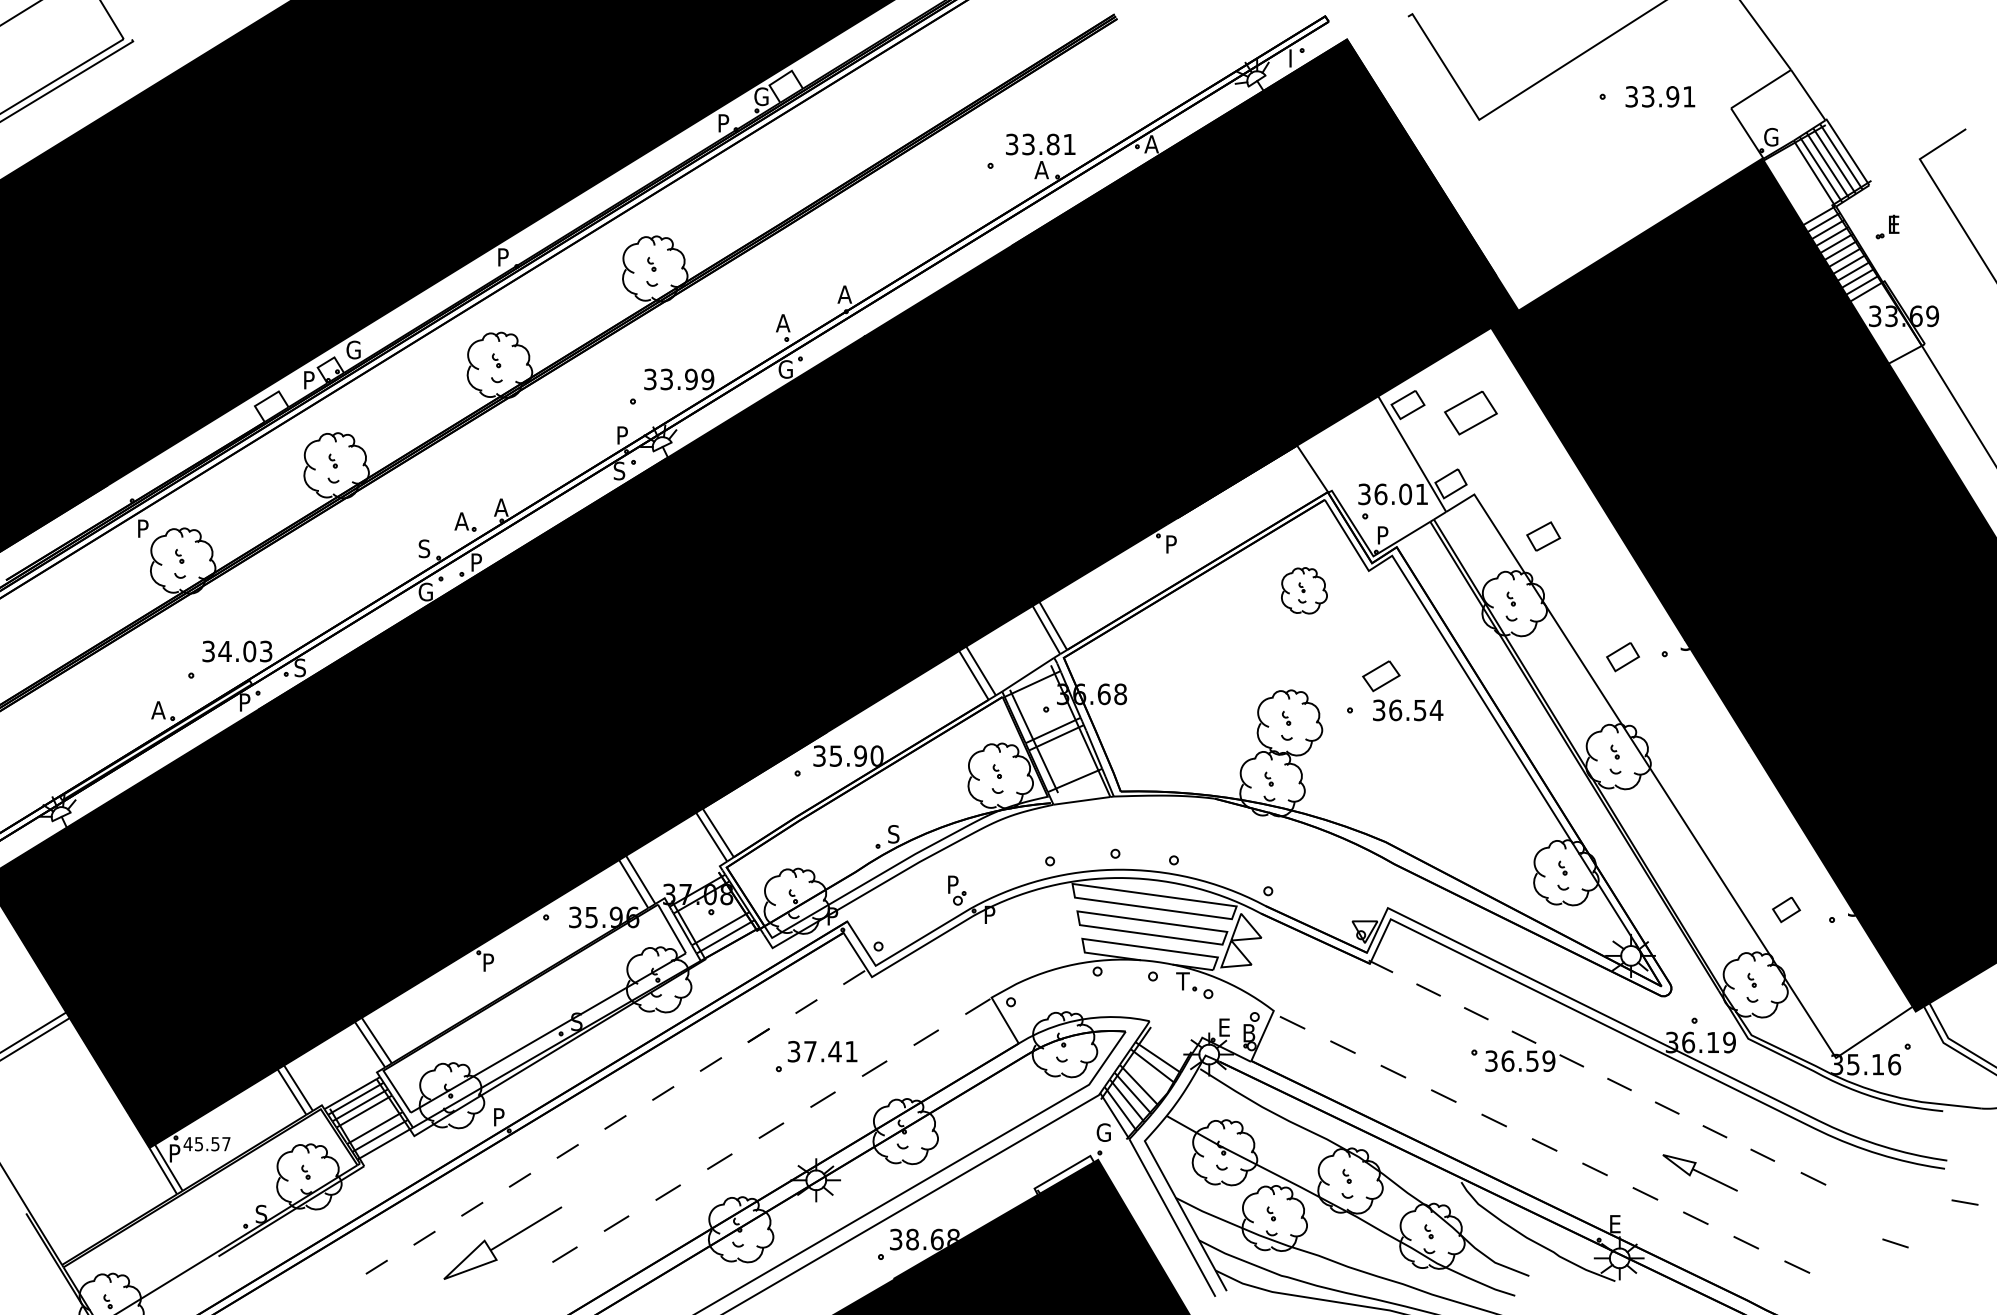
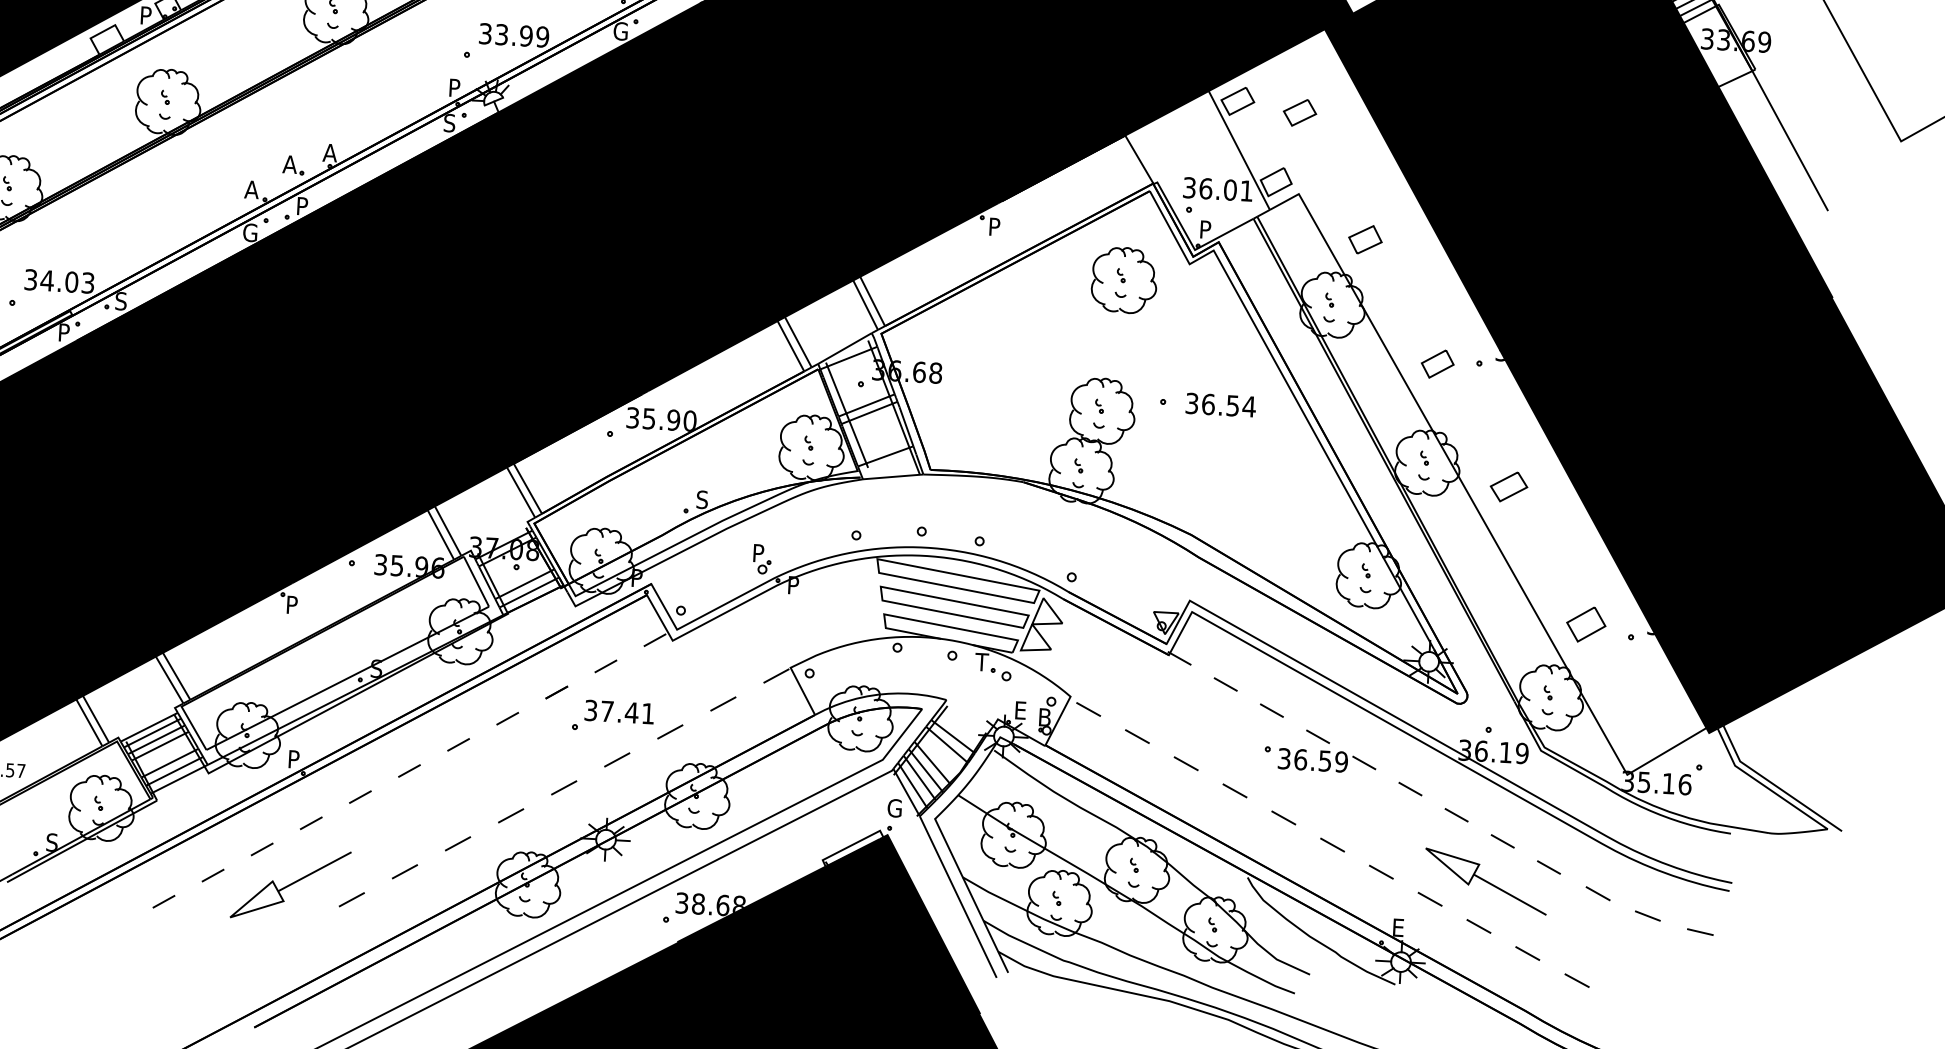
part: (1470, 412) -> (1299, 112), size x0.62
text: (424, 548) -> (251, 189), S -> A
part: (1304, 590) -> (1124, 280), size x1.43
part: (1381, 676) -> (1509, 487), moved
part: (1786, 909) -> (1586, 624), size x1.43
part: (1699, 1172) -> (1485, 881), size x1.67
line: (1964, 1202) -> (1699, 932), moved
line: (1895, 1243) -> (1647, 916), moved

